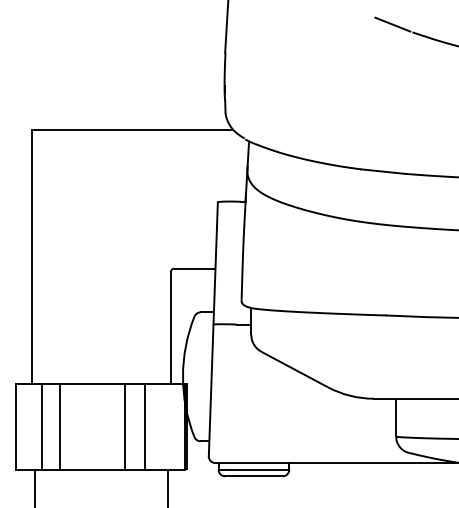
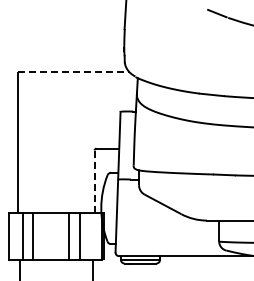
line: (132, 129) -> (73, 71), solid -> dashed
line: (170, 328) -> (94, 181), solid -> dashed

